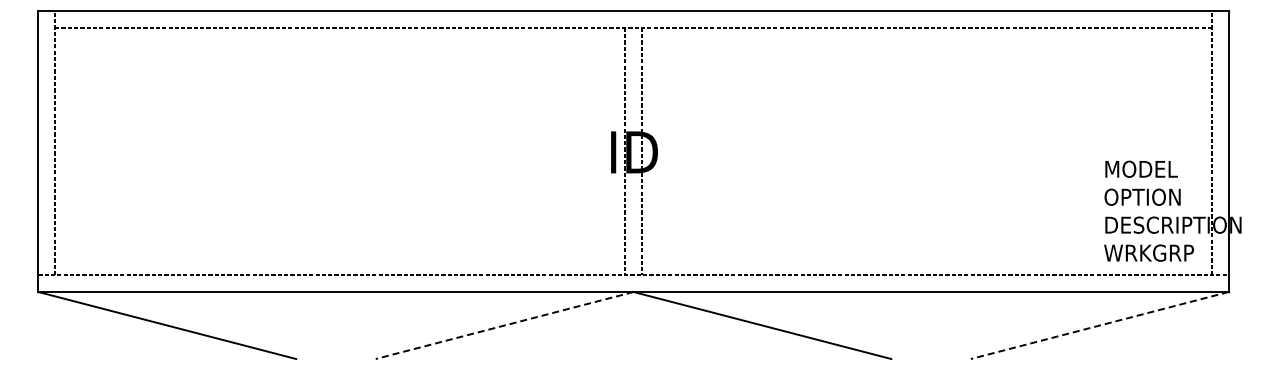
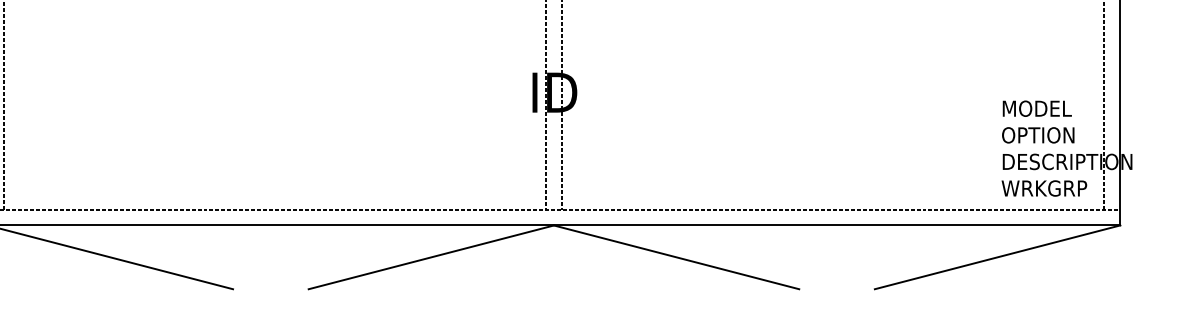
line: (504, 325) -> (431, 257), dashed -> solid
line: (1099, 325) -> (997, 257), dashed -> solid

